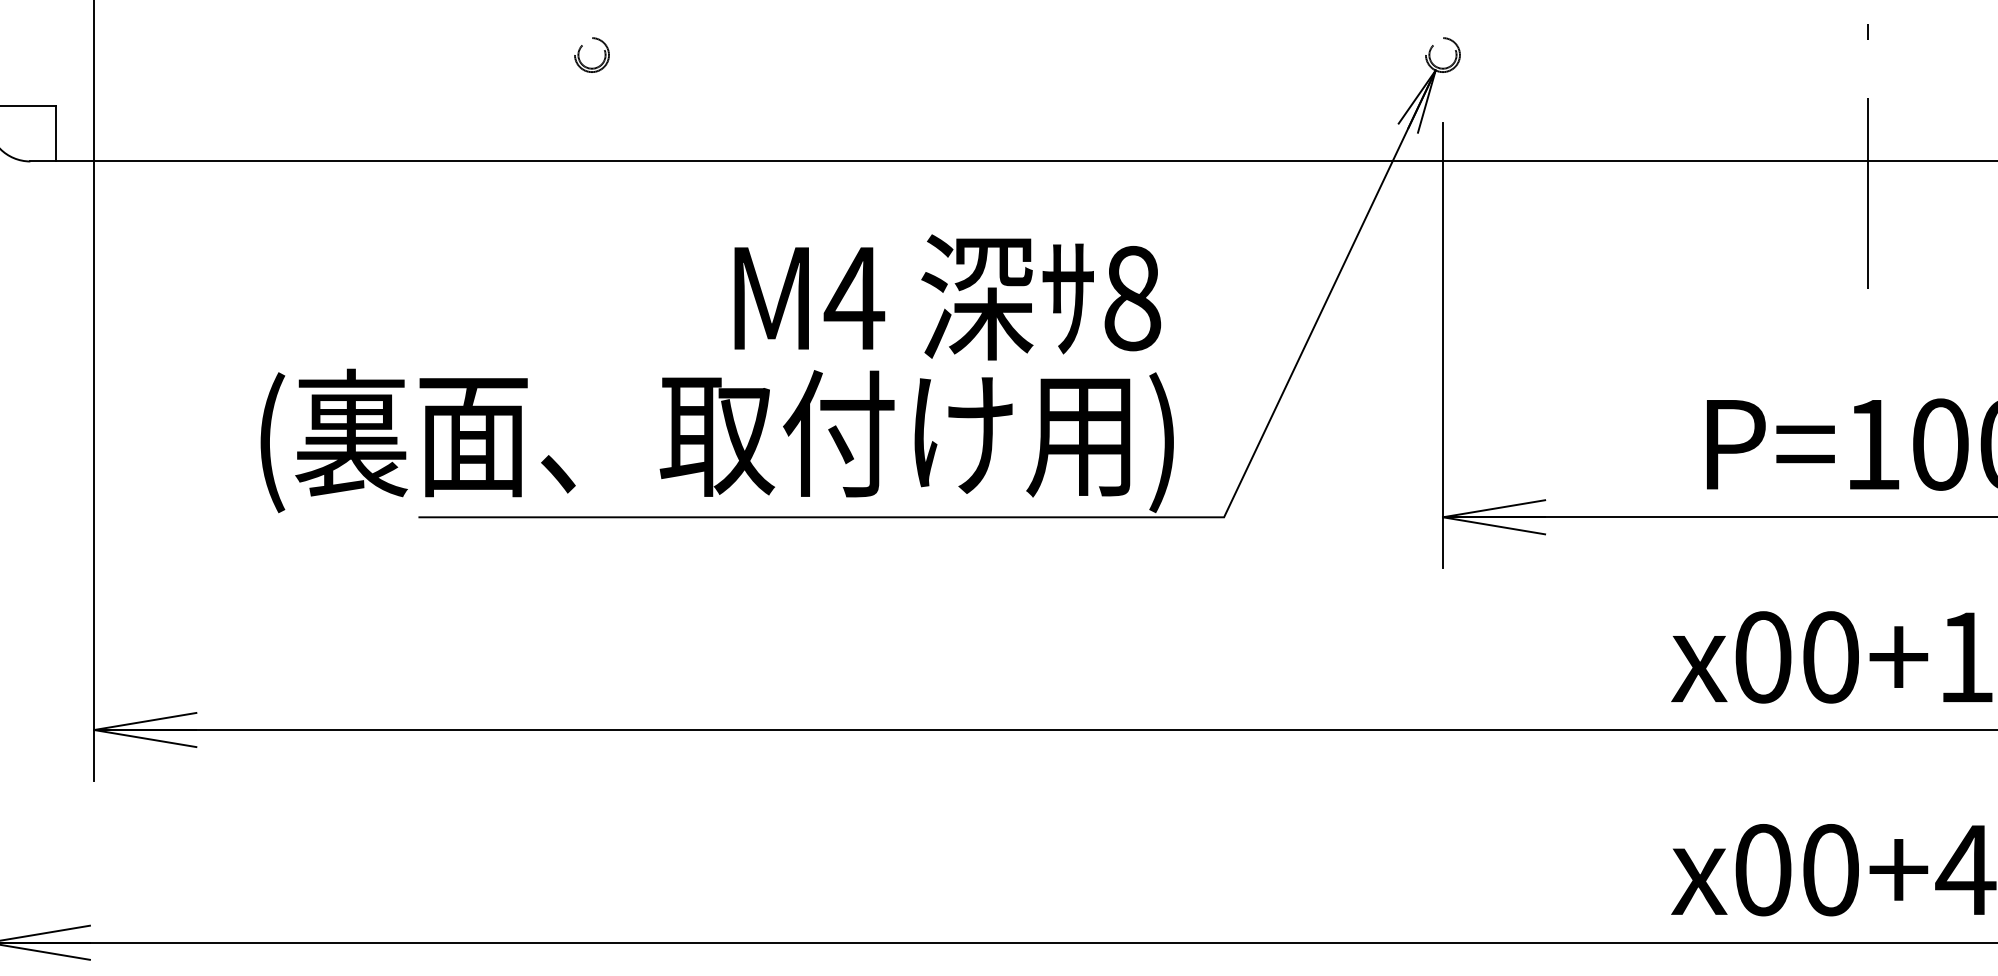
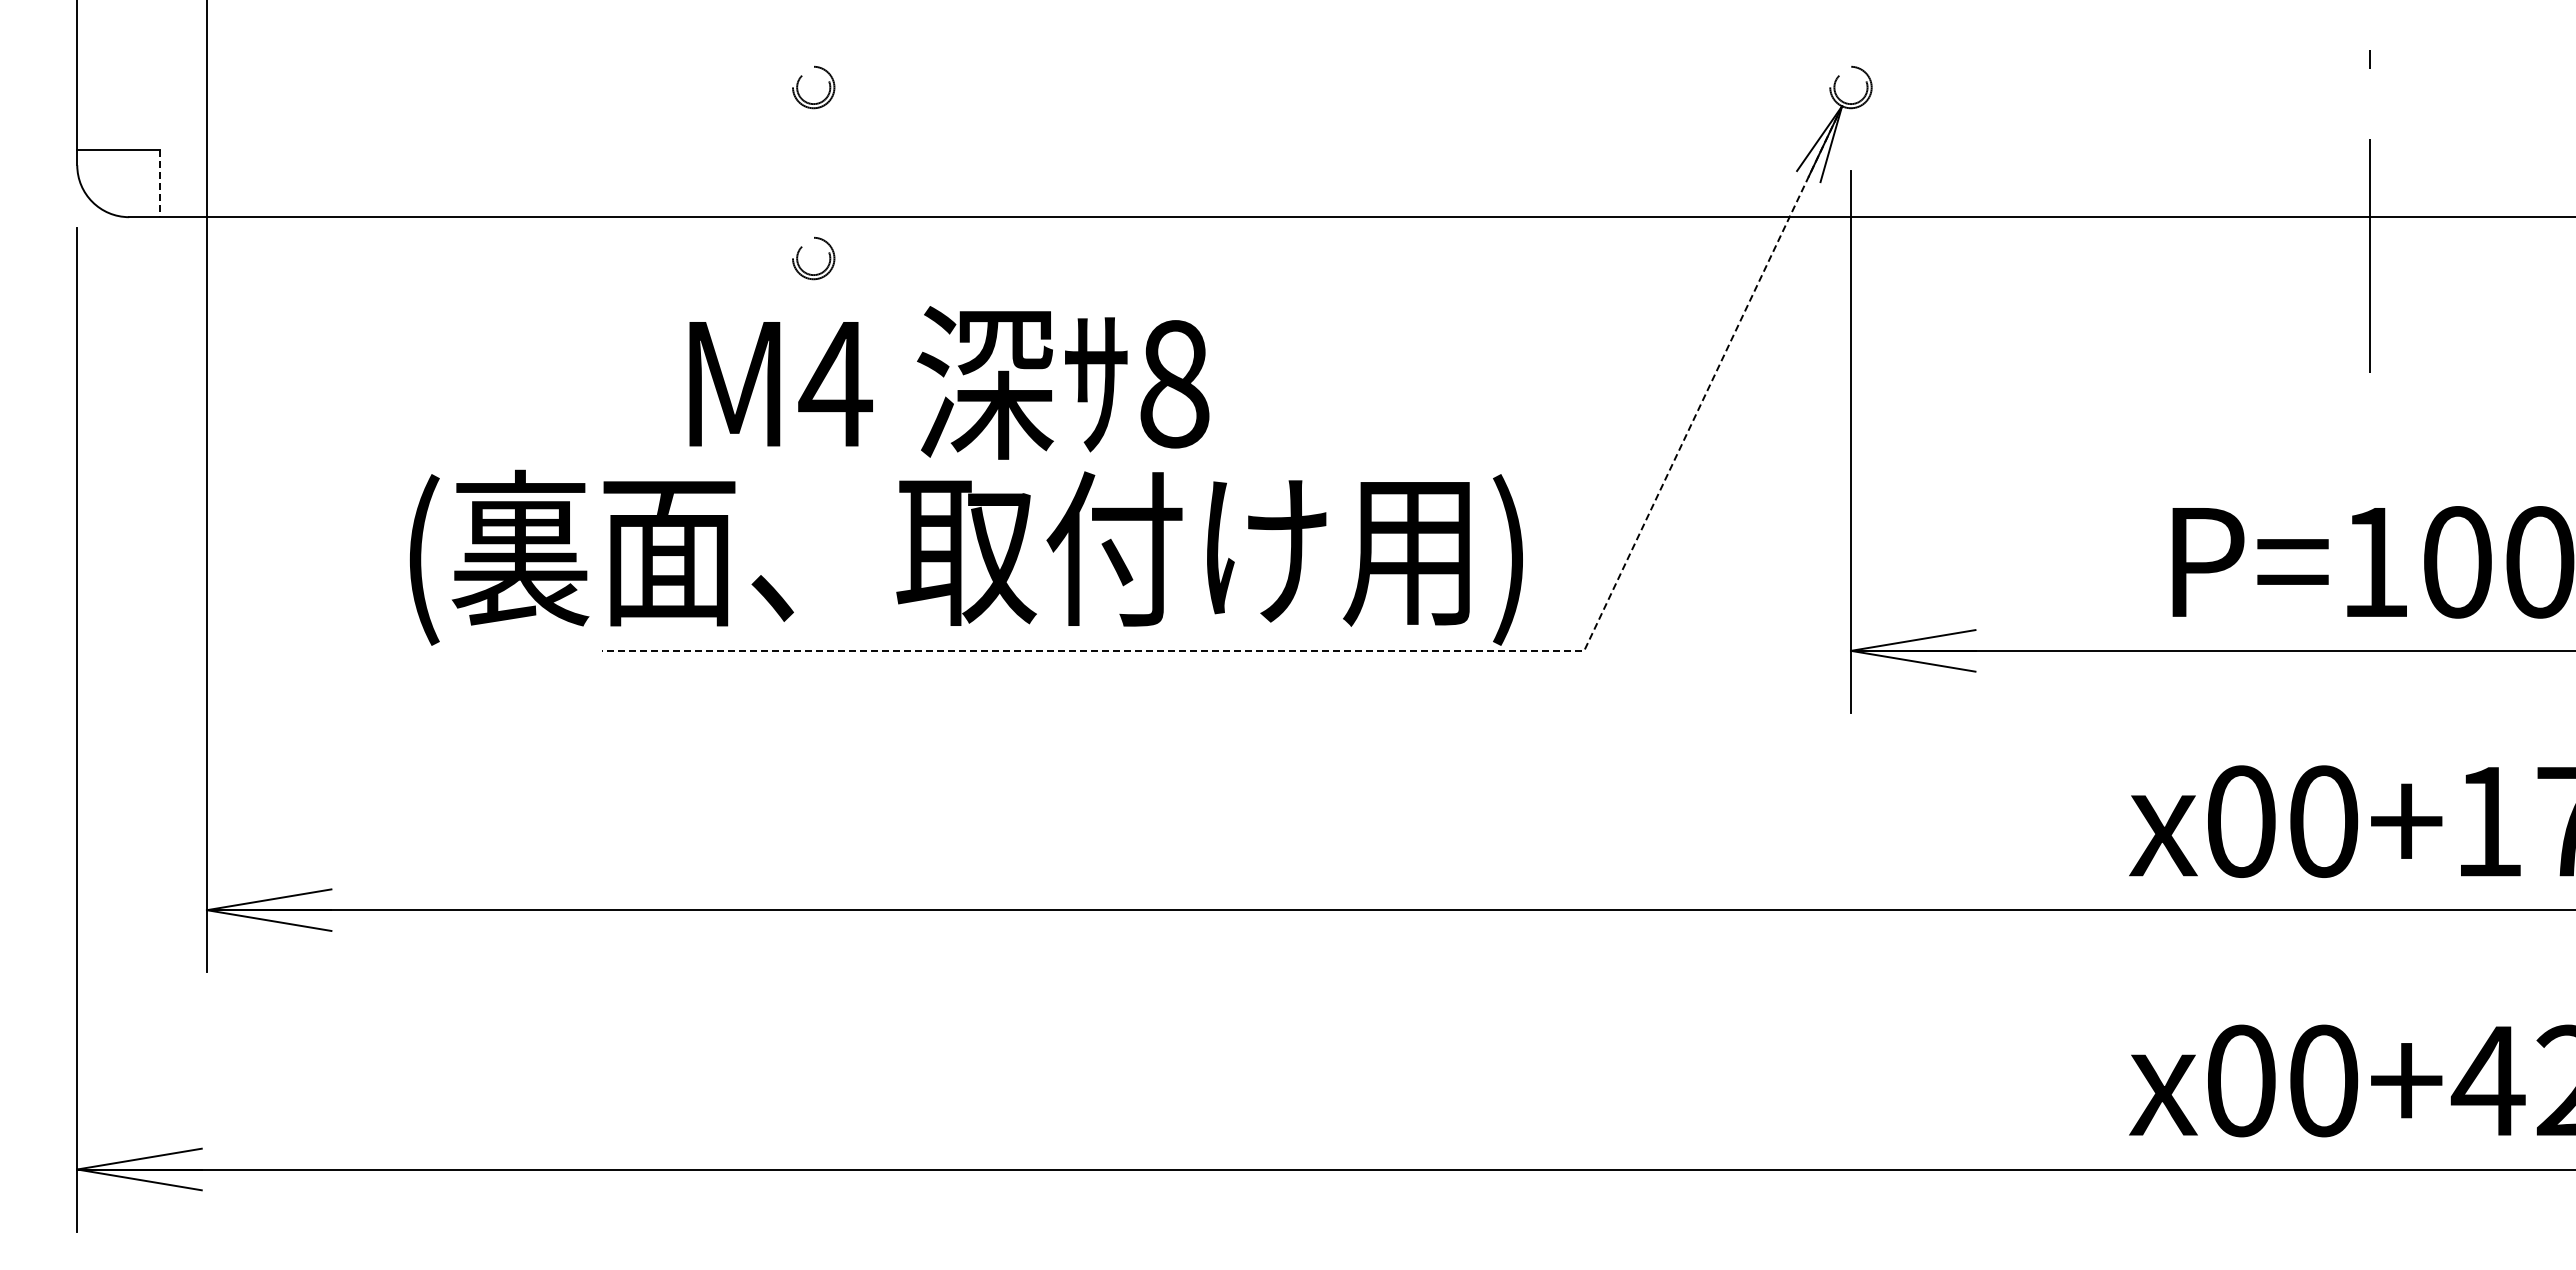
line: (56, 133) -> (160, 183), solid -> dashed
part: (579, 194) -> (798, 257), added
text: (947, 297) -> (949, 382), moved
line: (1068, 516) -> (1394, 650), solid -> dashed

